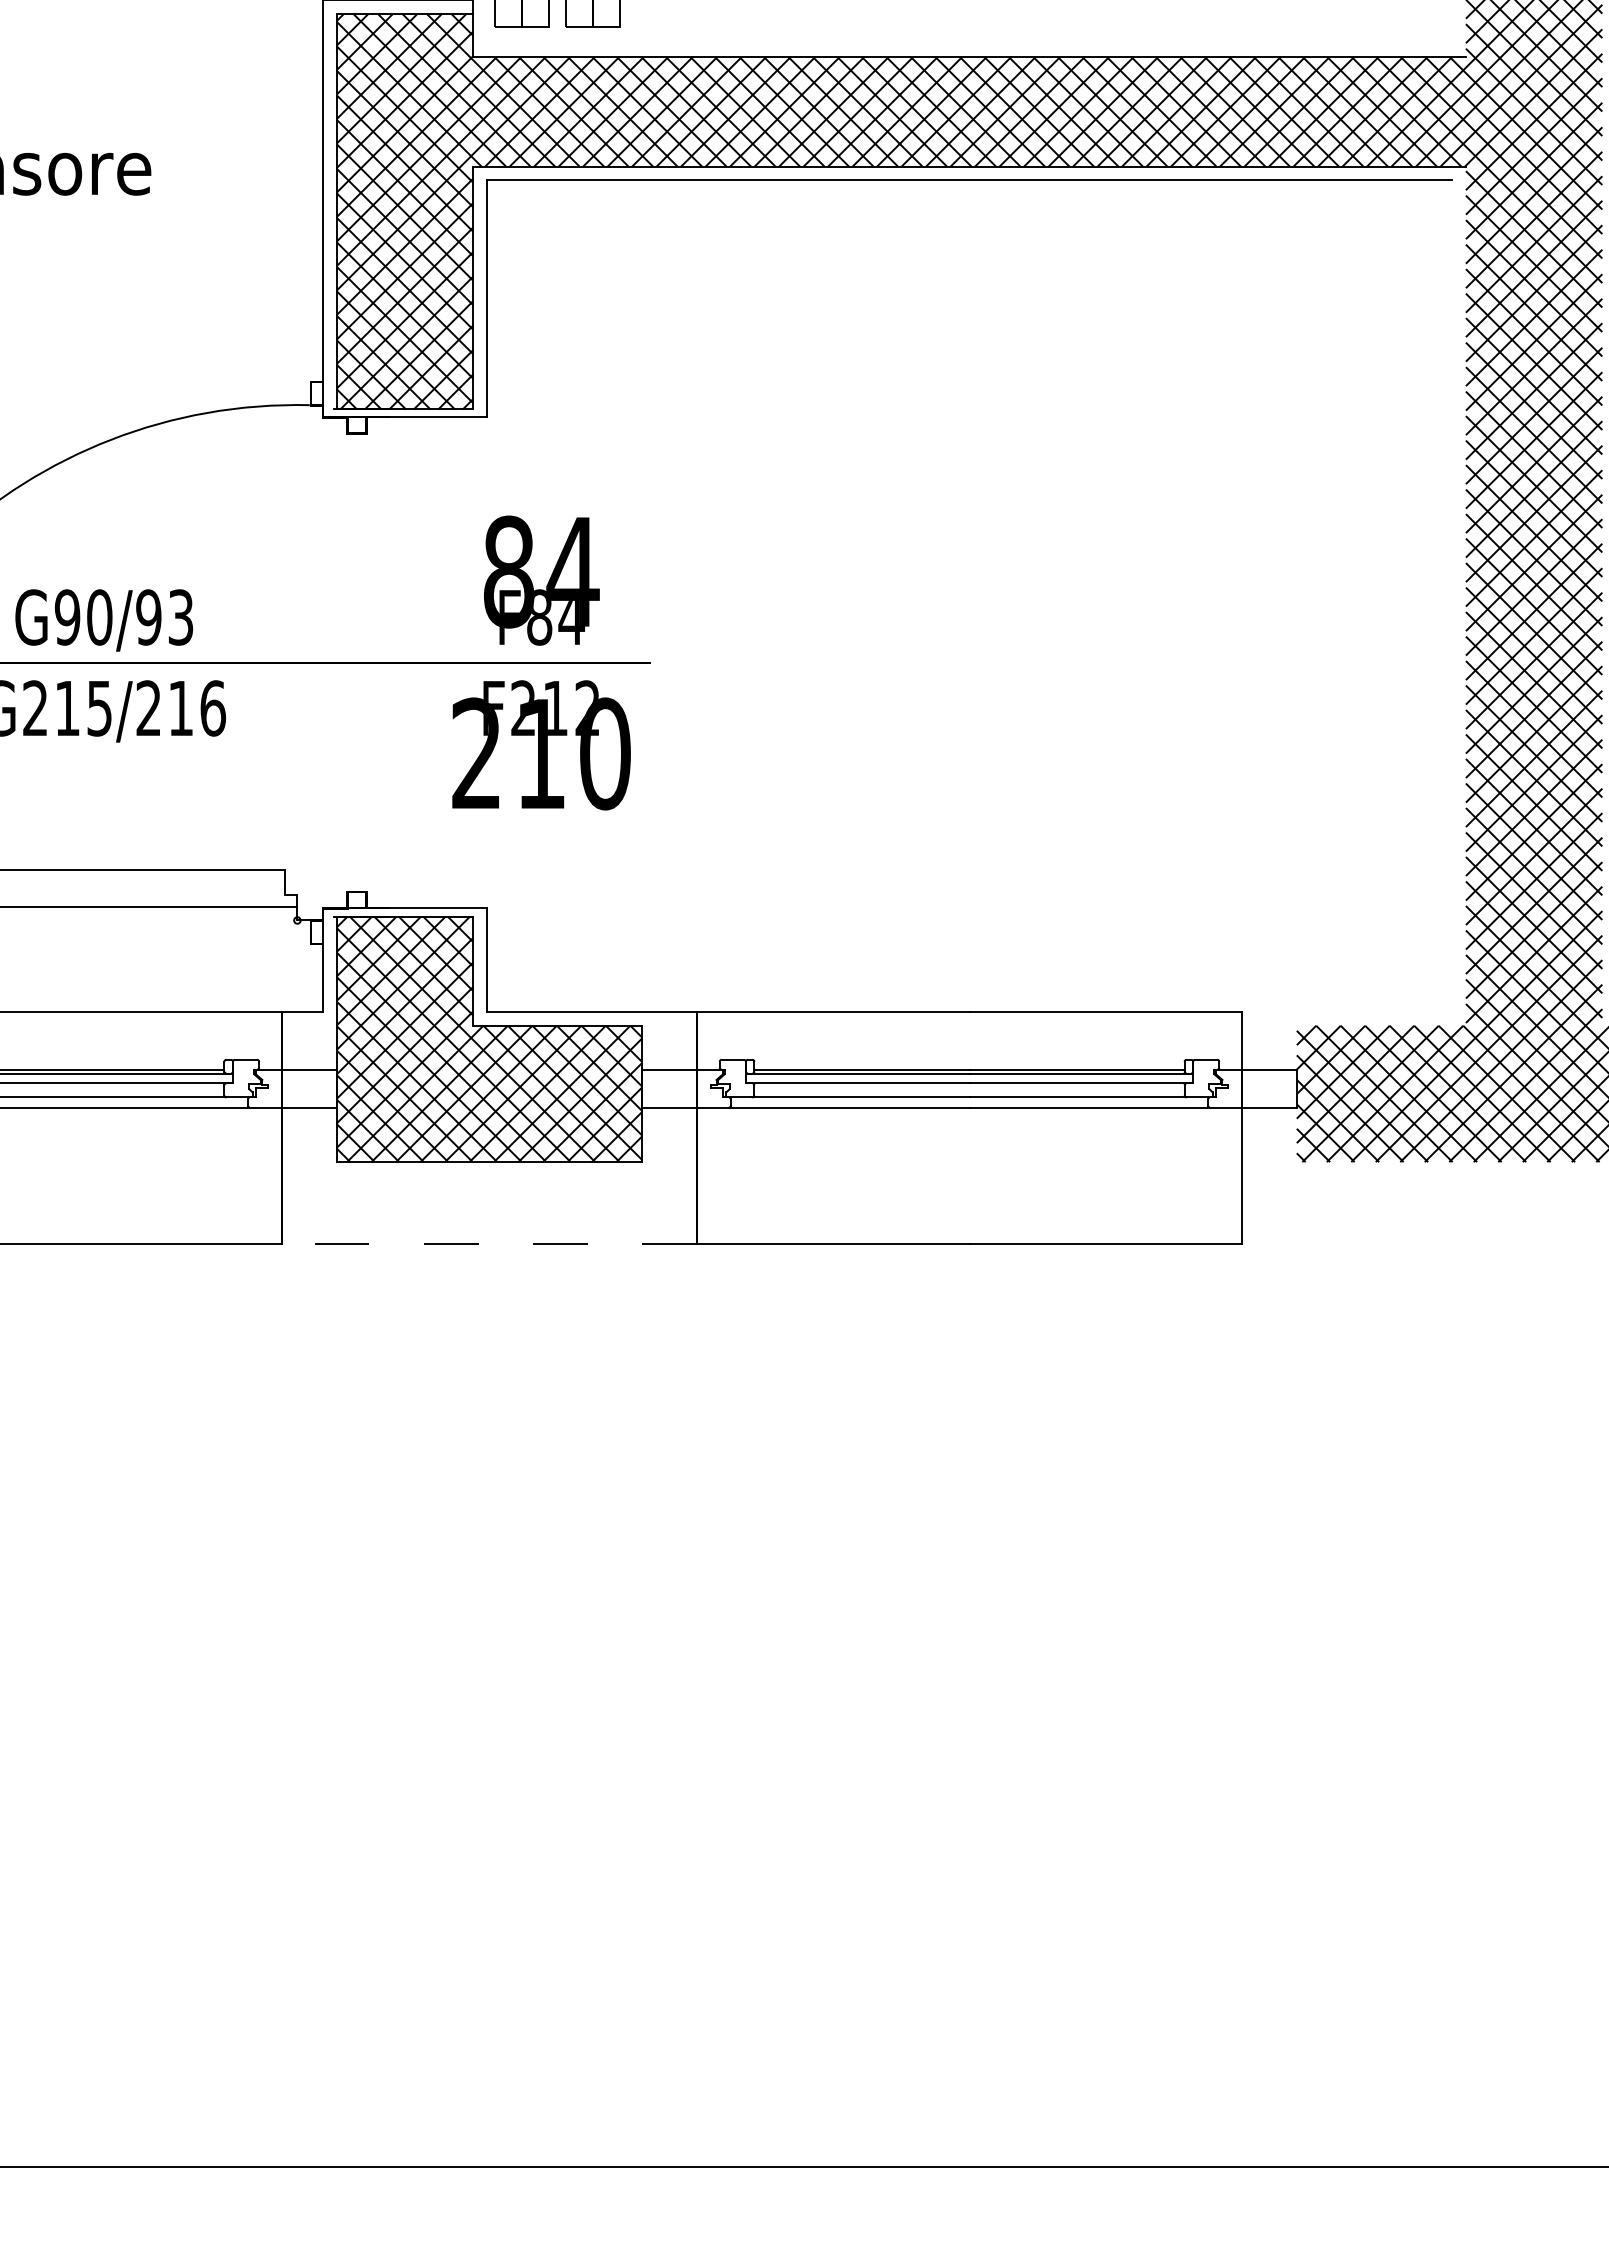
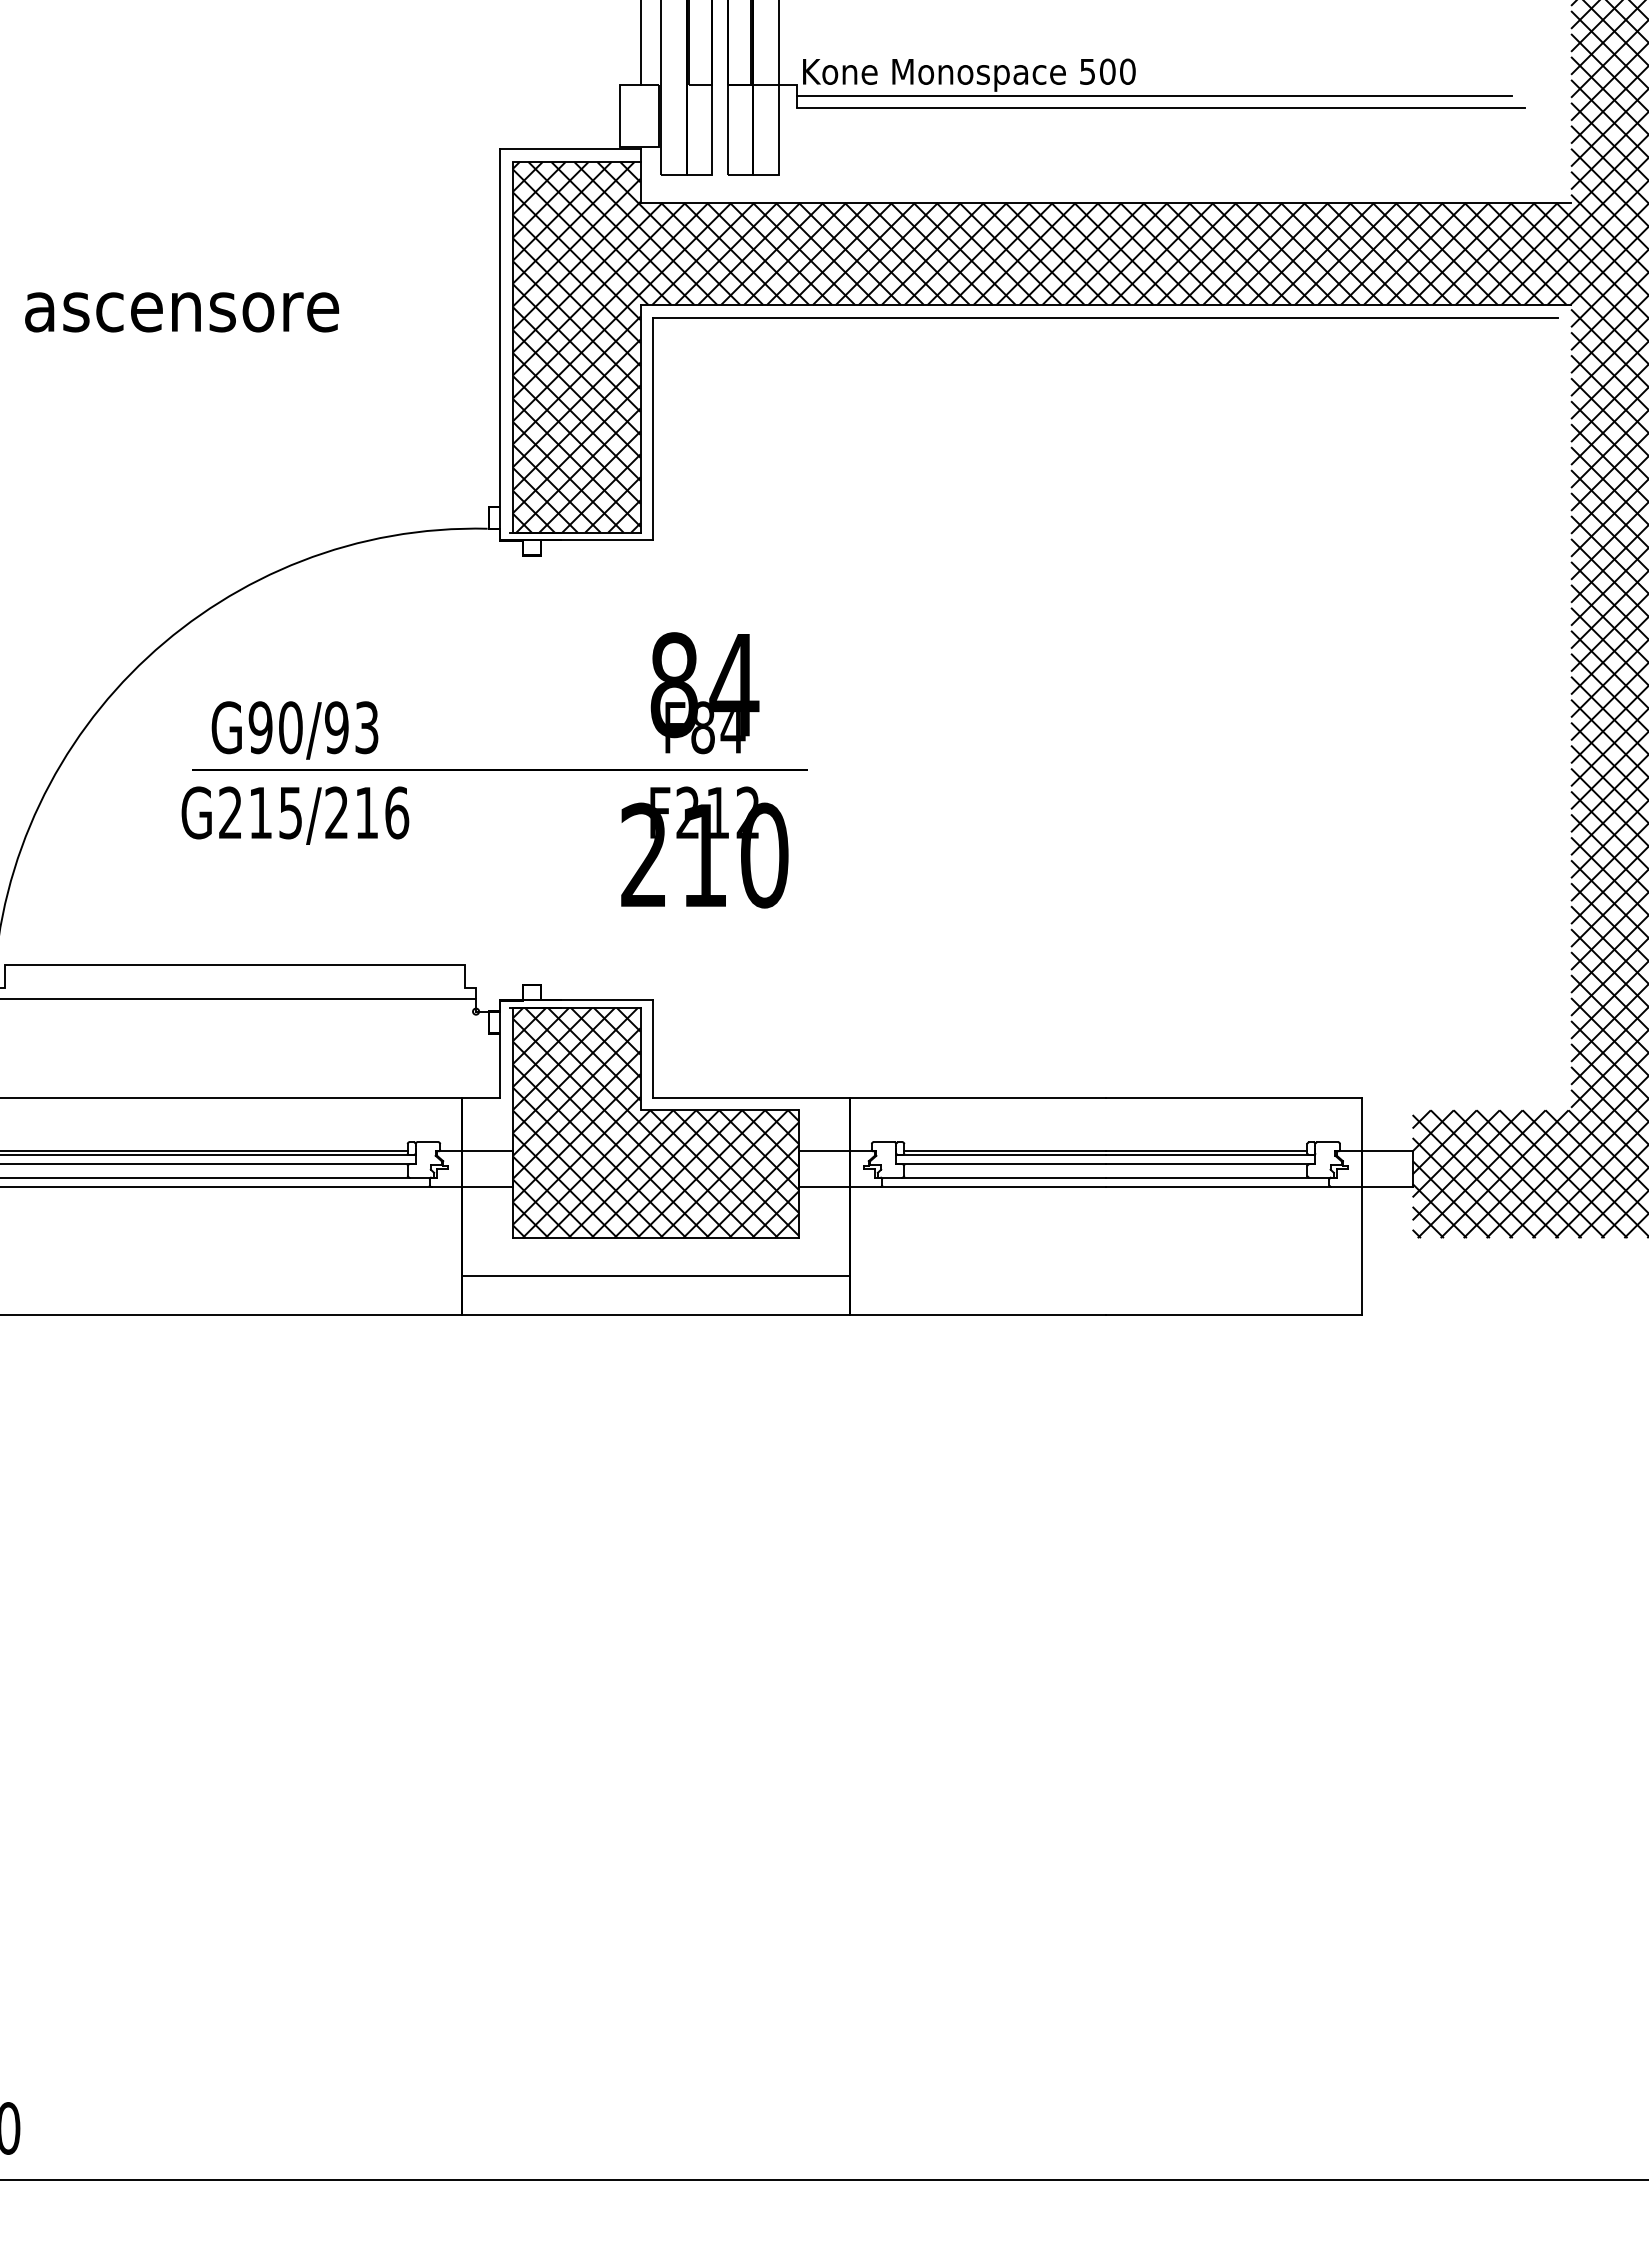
line: (488, 1203) -> (655, 1276), added
line: (488, 1243) -> (655, 1314), dashed -> solid

